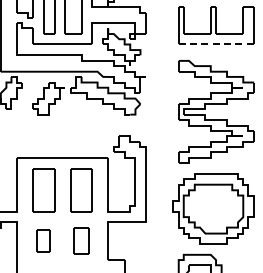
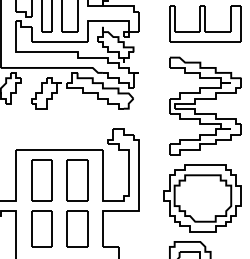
line: (216, 44) -> (205, 42), dashed -> solid
part: (43, 240) -> (41, 228), size x1.67
part: (81, 240) -> (77, 228), size x1.43

